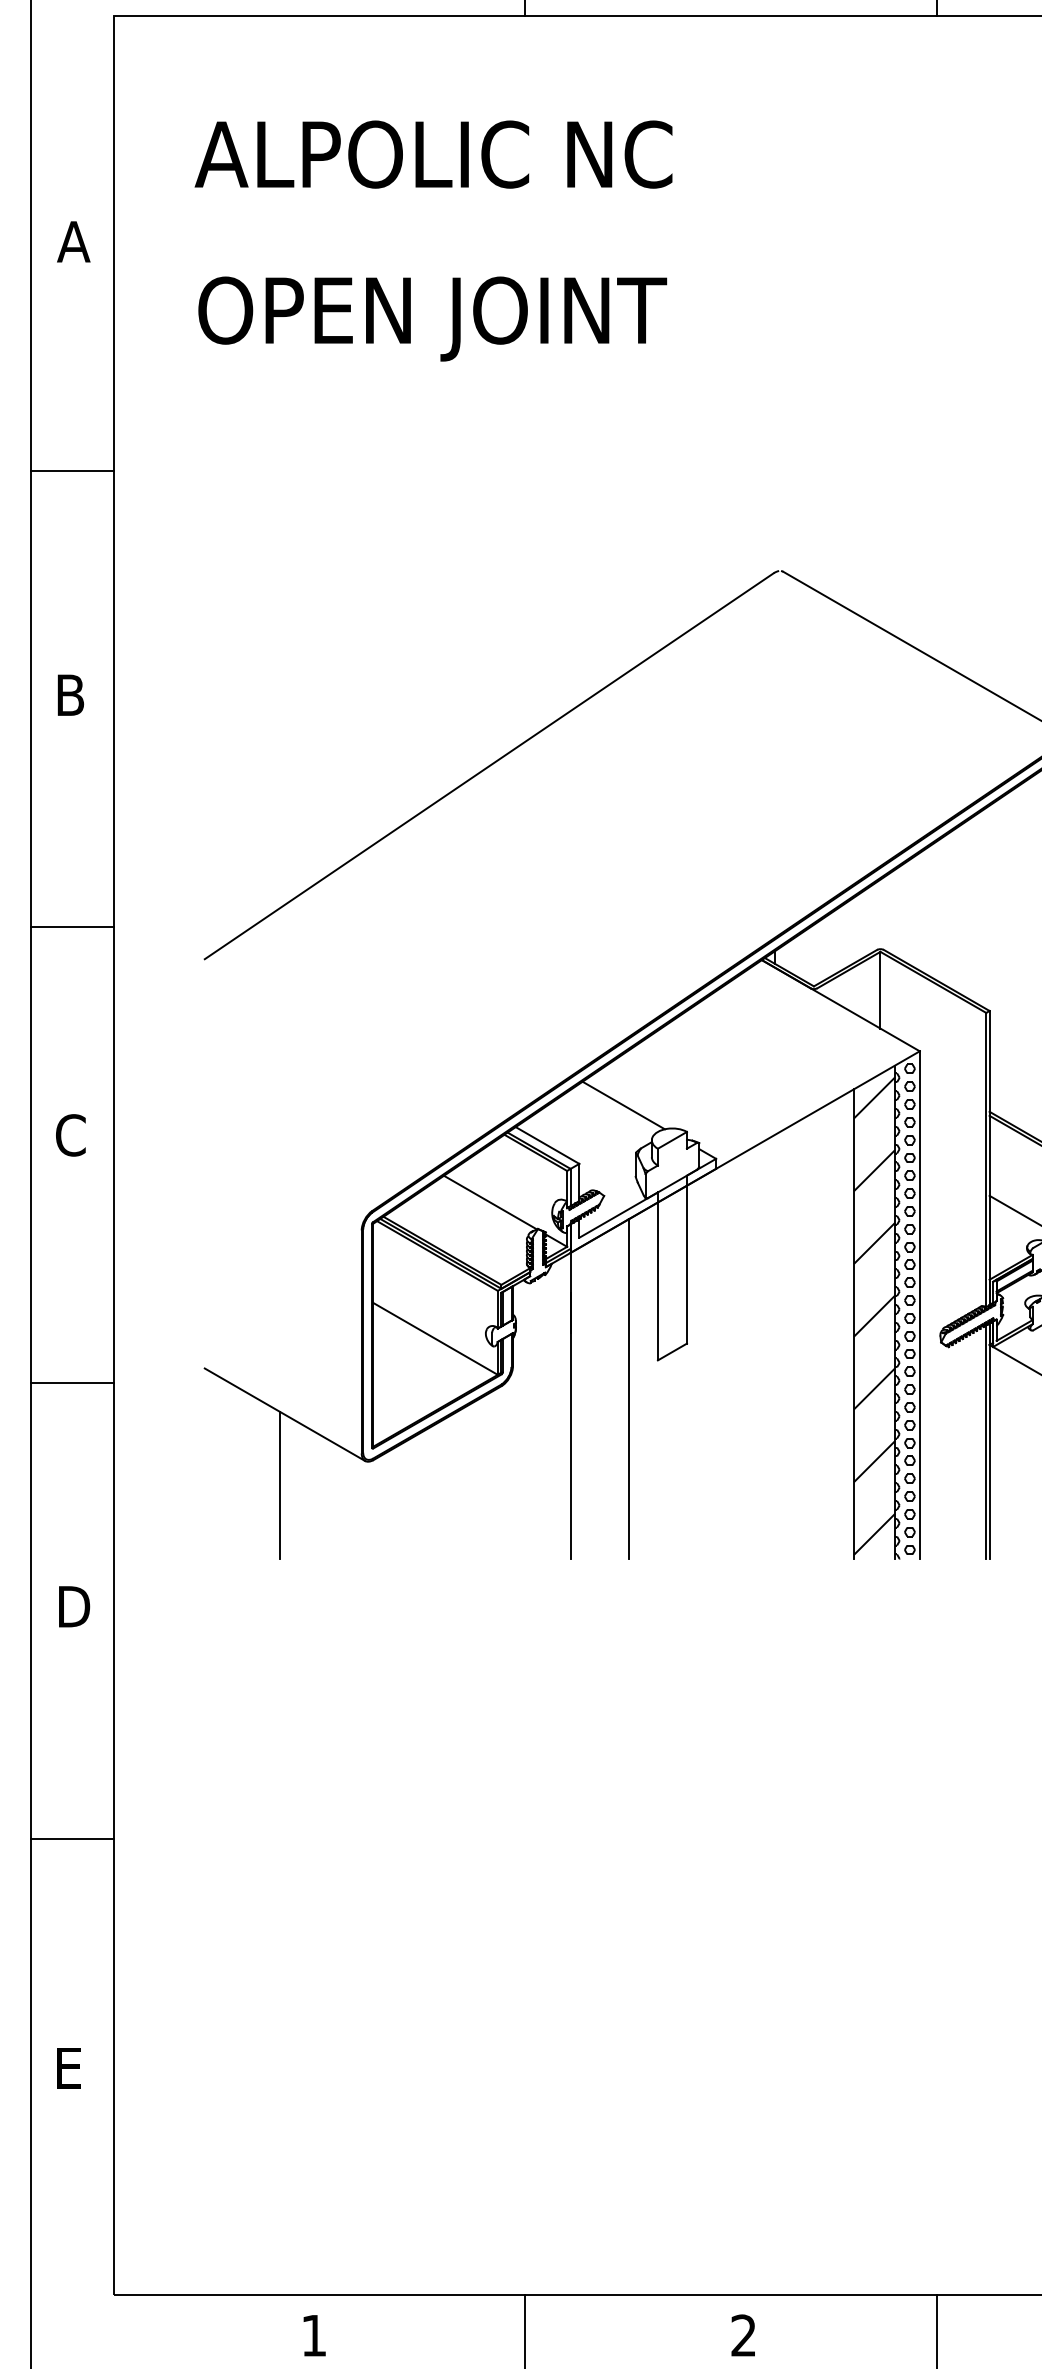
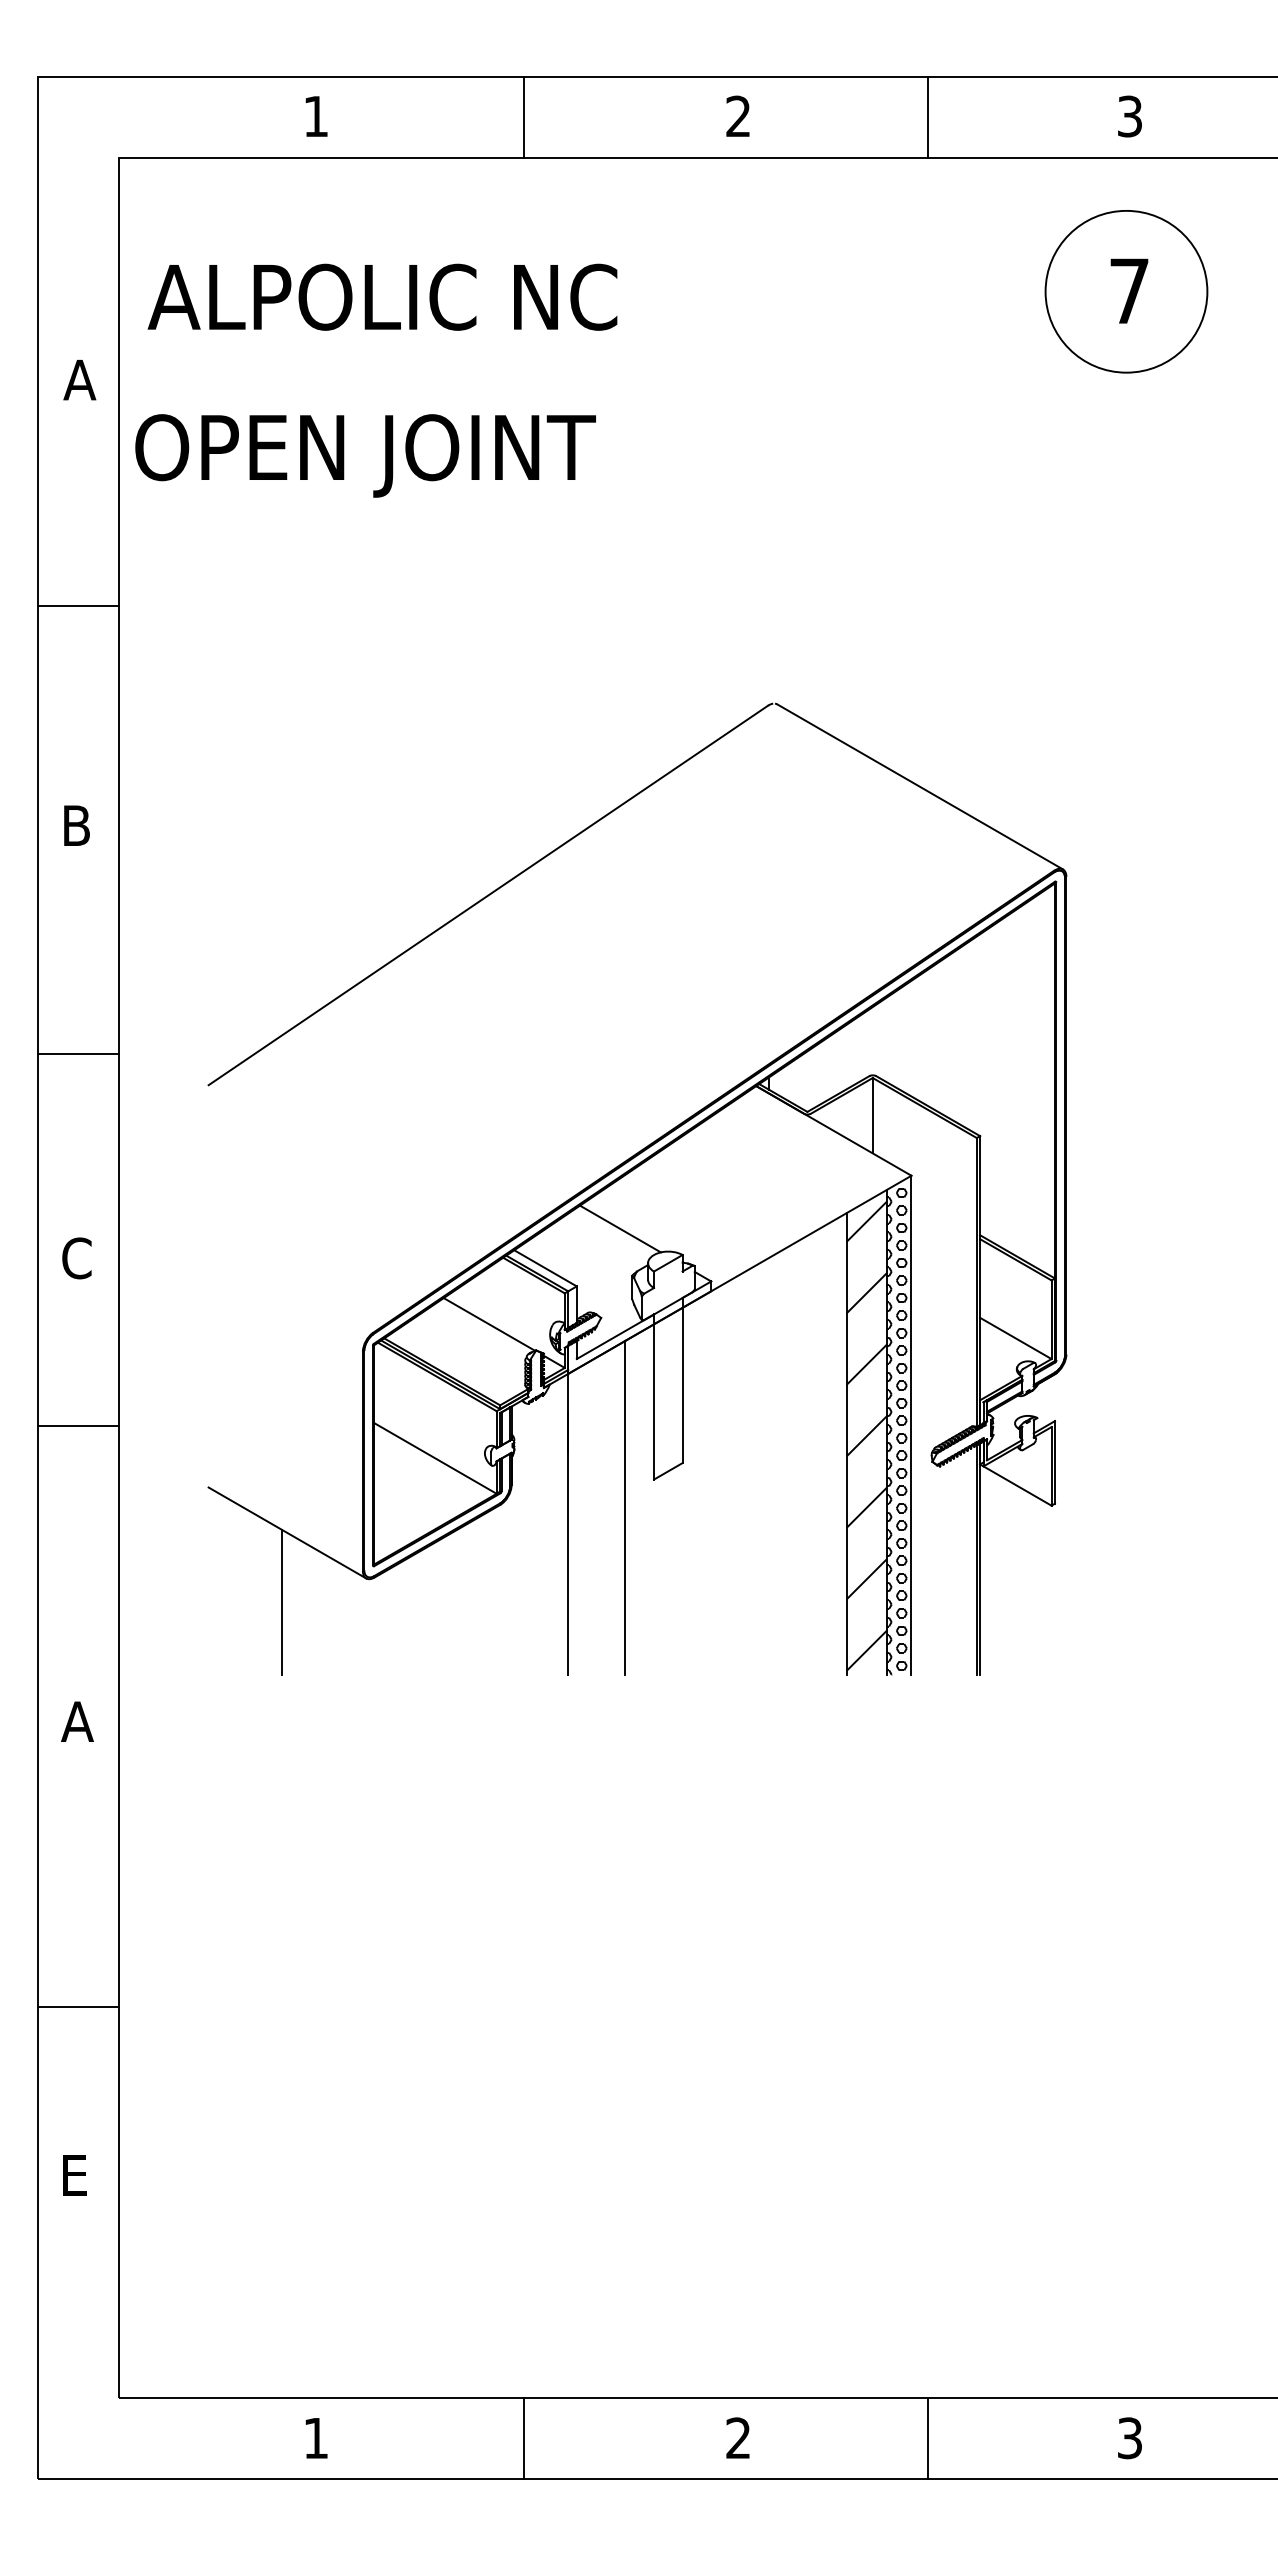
text: (433, 153) -> (382, 296), moved
text: (432, 318) -> (365, 455), moved
line: (72, 1383) -> (78, 1426), moved
text: (72, 1606) -> (78, 1721), D -> A
line: (72, 1839) -> (78, 2007), moved

